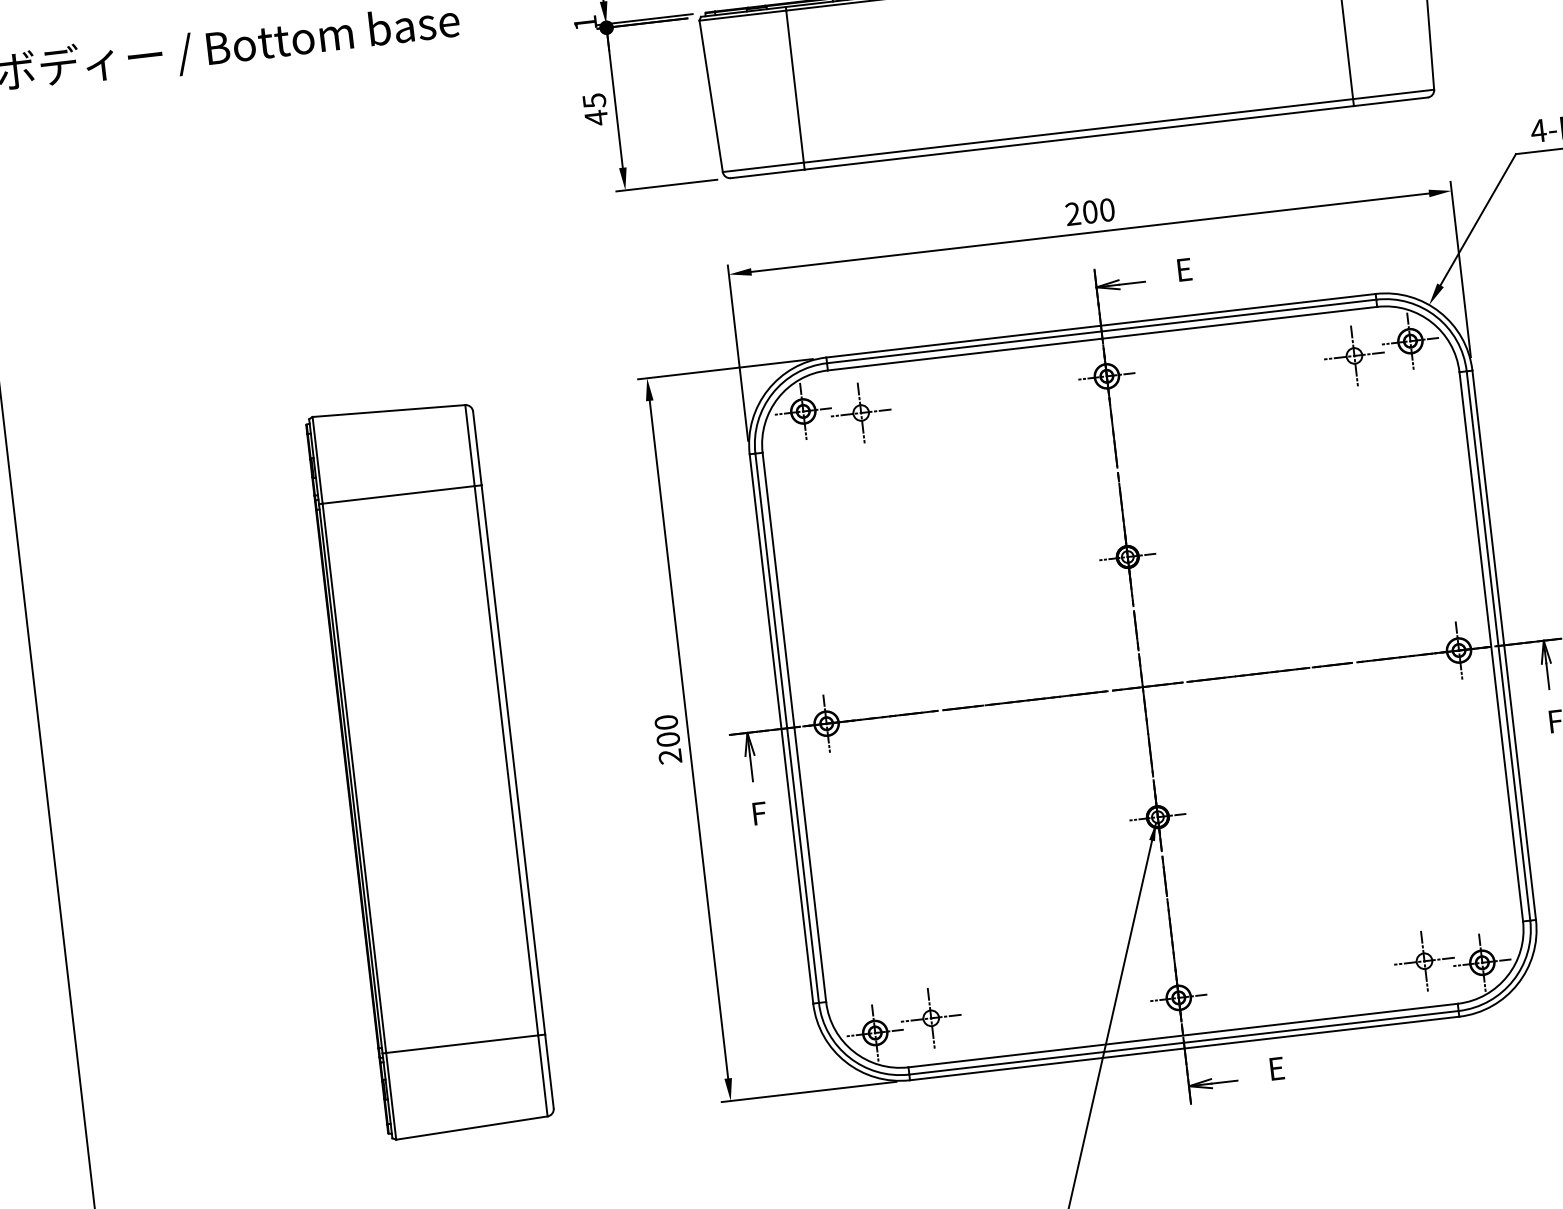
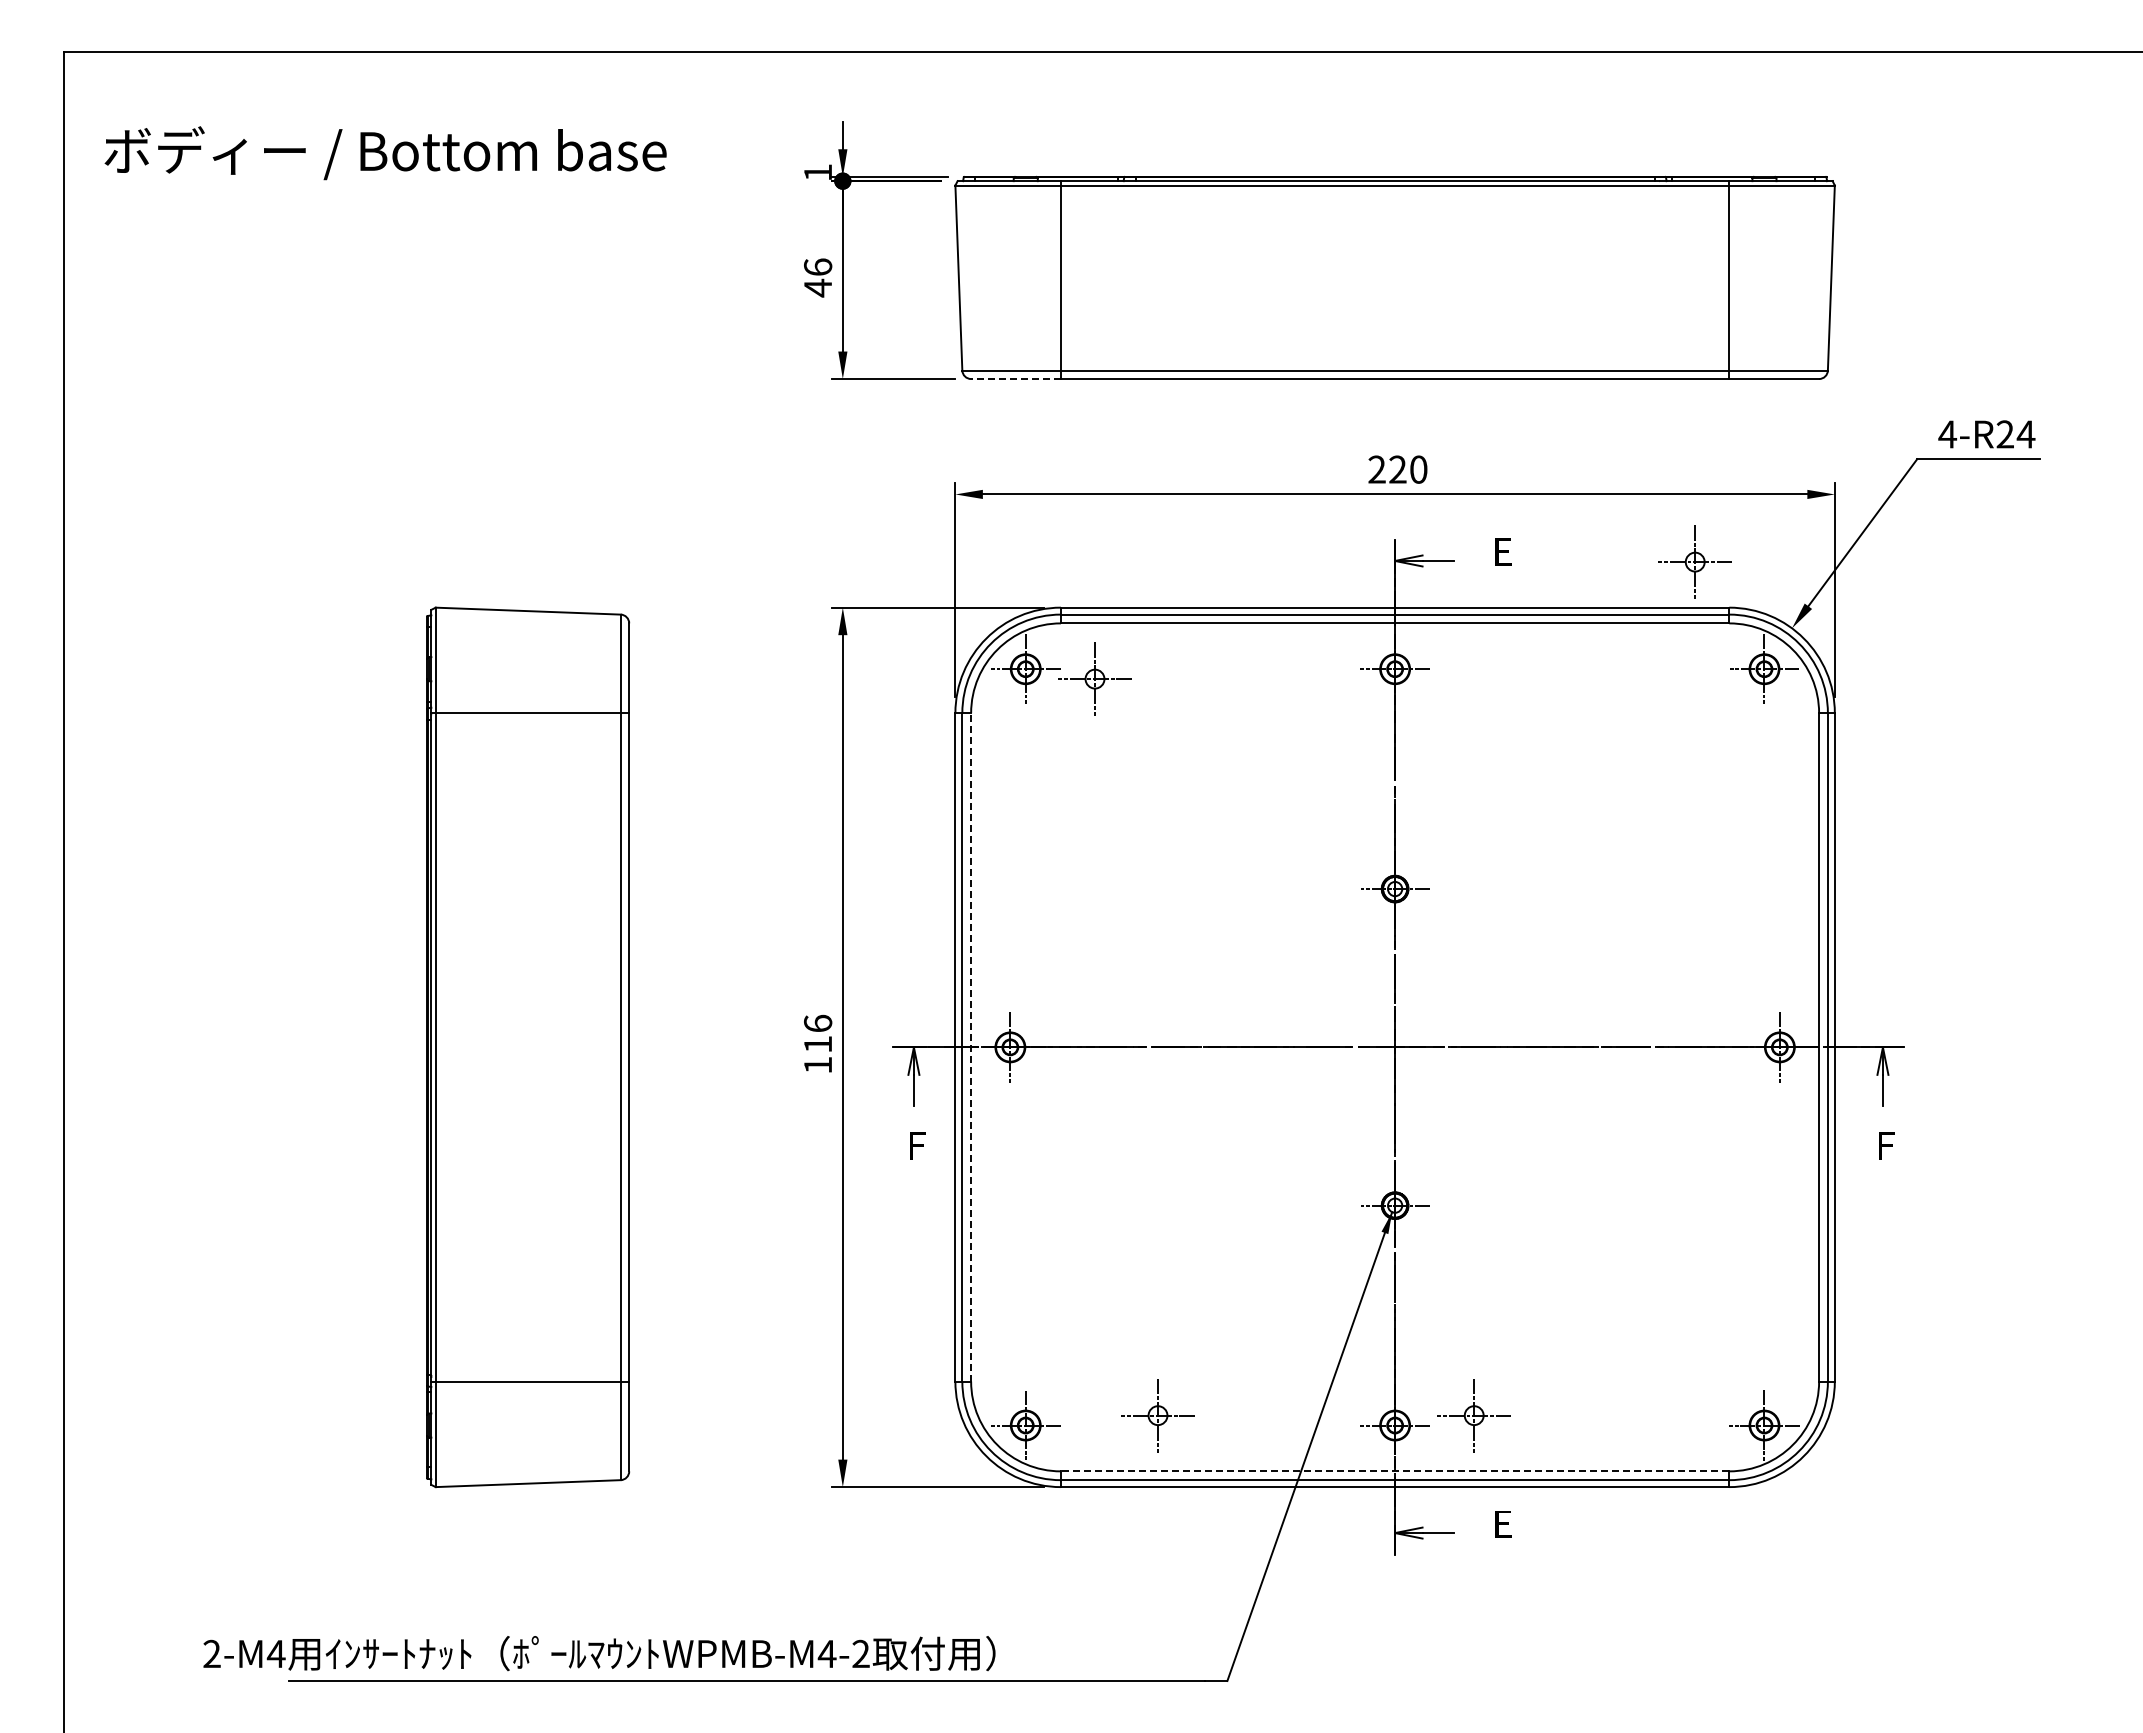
text: (594, 101) -> (818, 267), 45 -> 46
line: (768, 174) -> (1016, 379), solid -> dashed
text: (1089, 211) -> (1397, 469), 200 -> 220
part: (1353, 355) -> (1694, 561), moved
line: (794, 726) -> (971, 1046), solid -> dashed
text: (668, 738) -> (818, 1043), 200 -> 116
part: (1423, 961) -> (1473, 1415), moved
part: (930, 1018) -> (1157, 1415), moved
line: (1182, 1035) -> (1394, 1471), solid -> dashed

